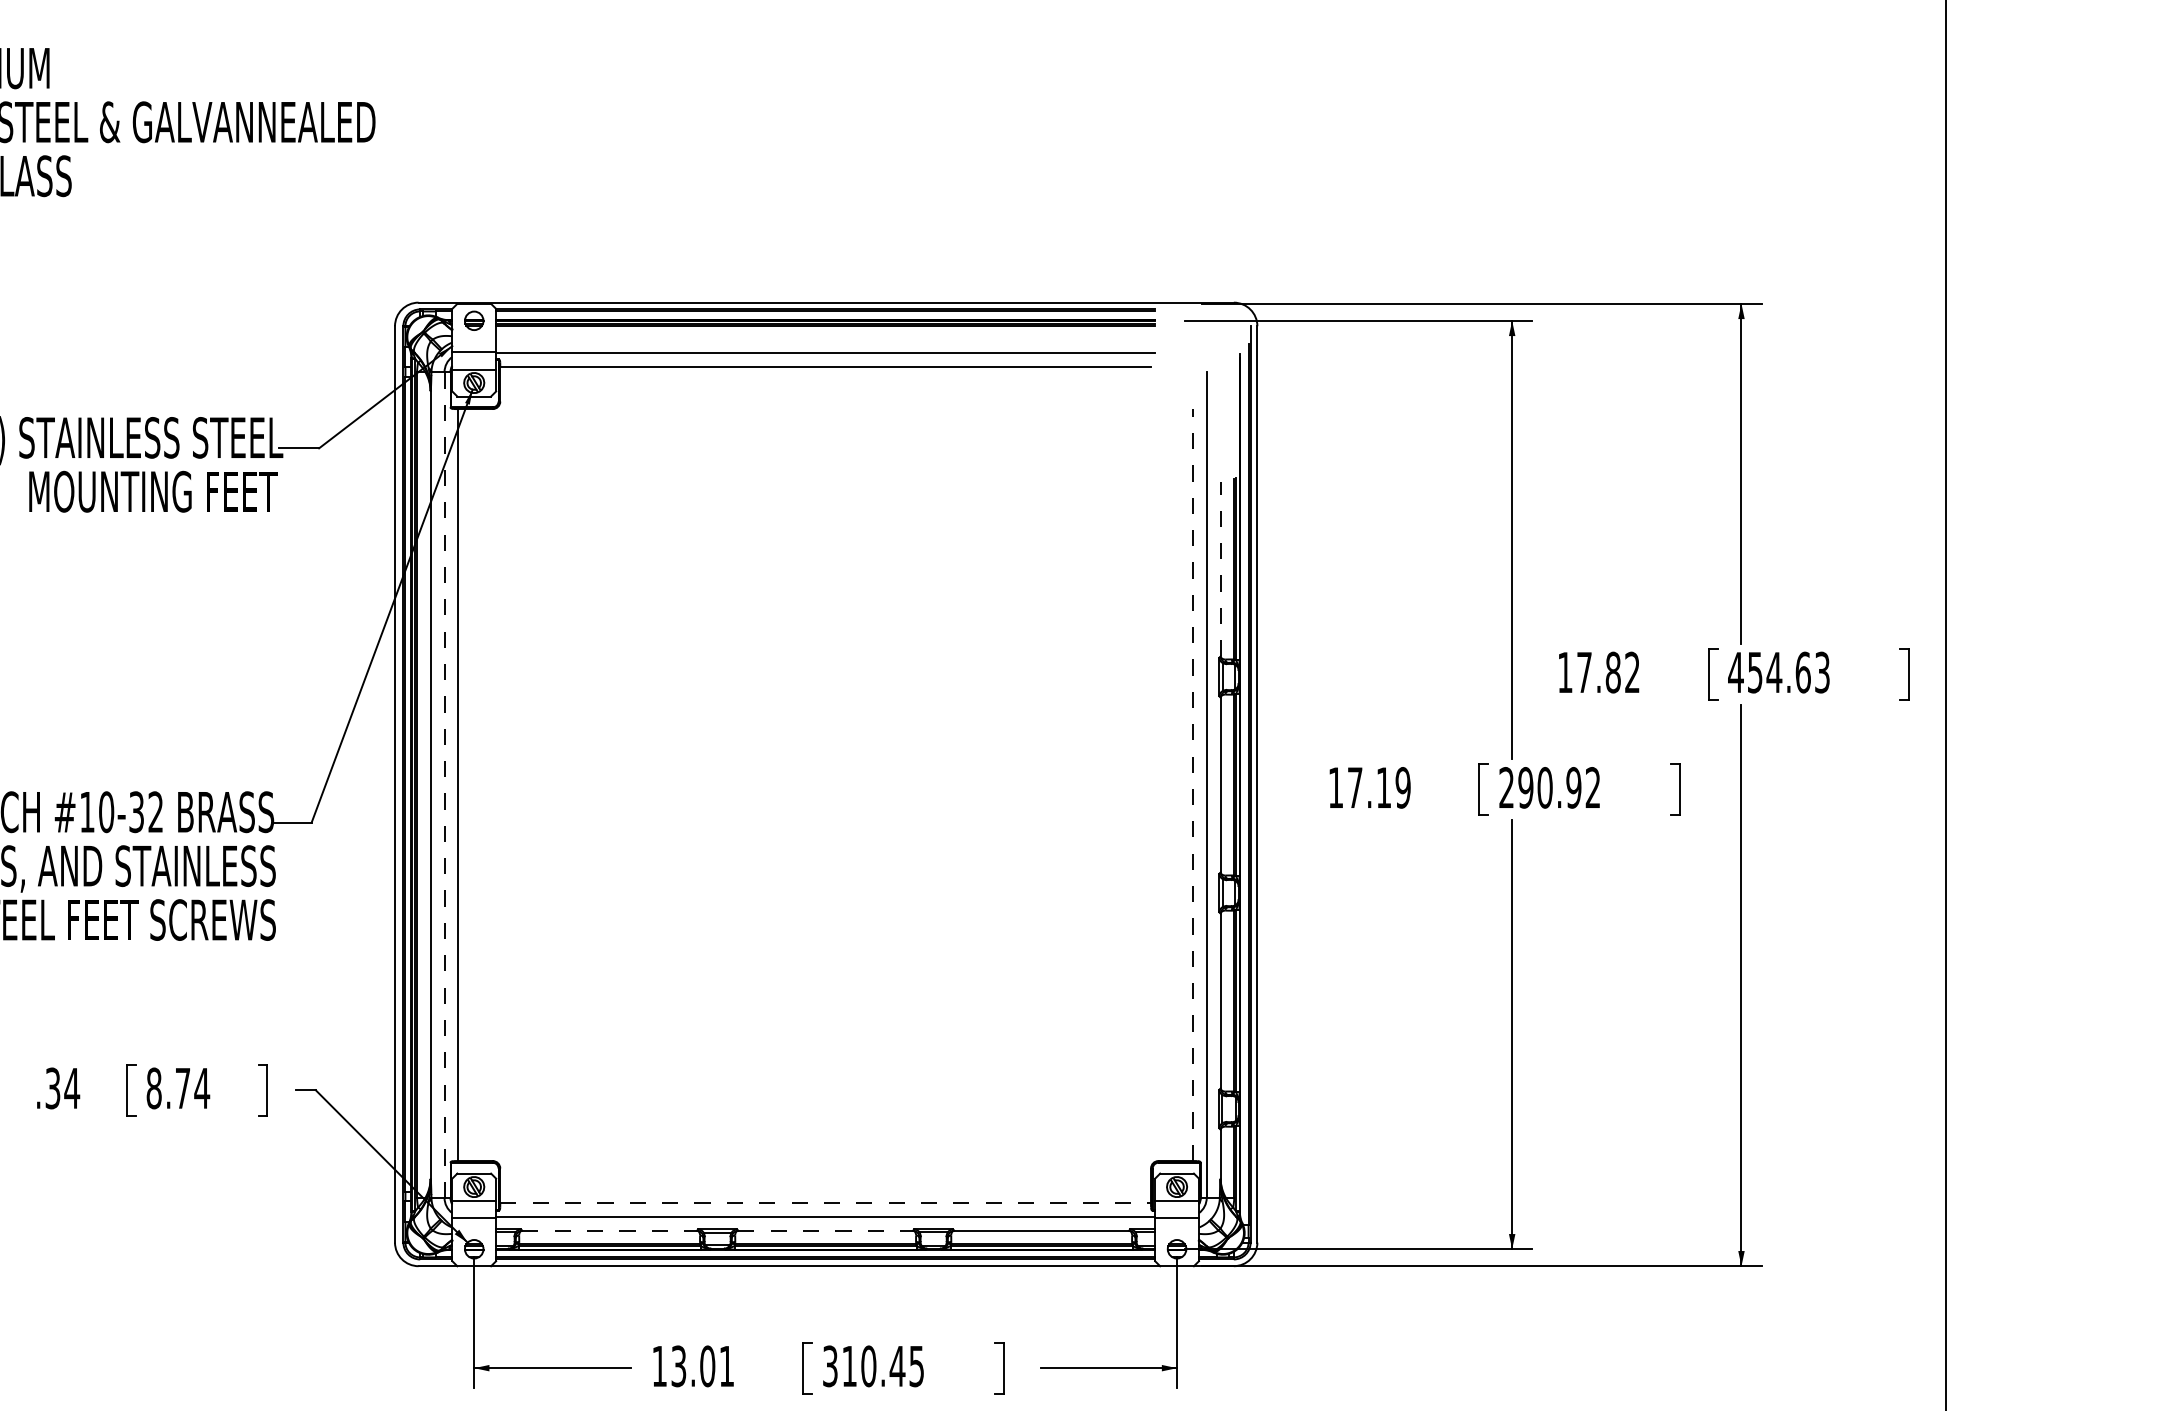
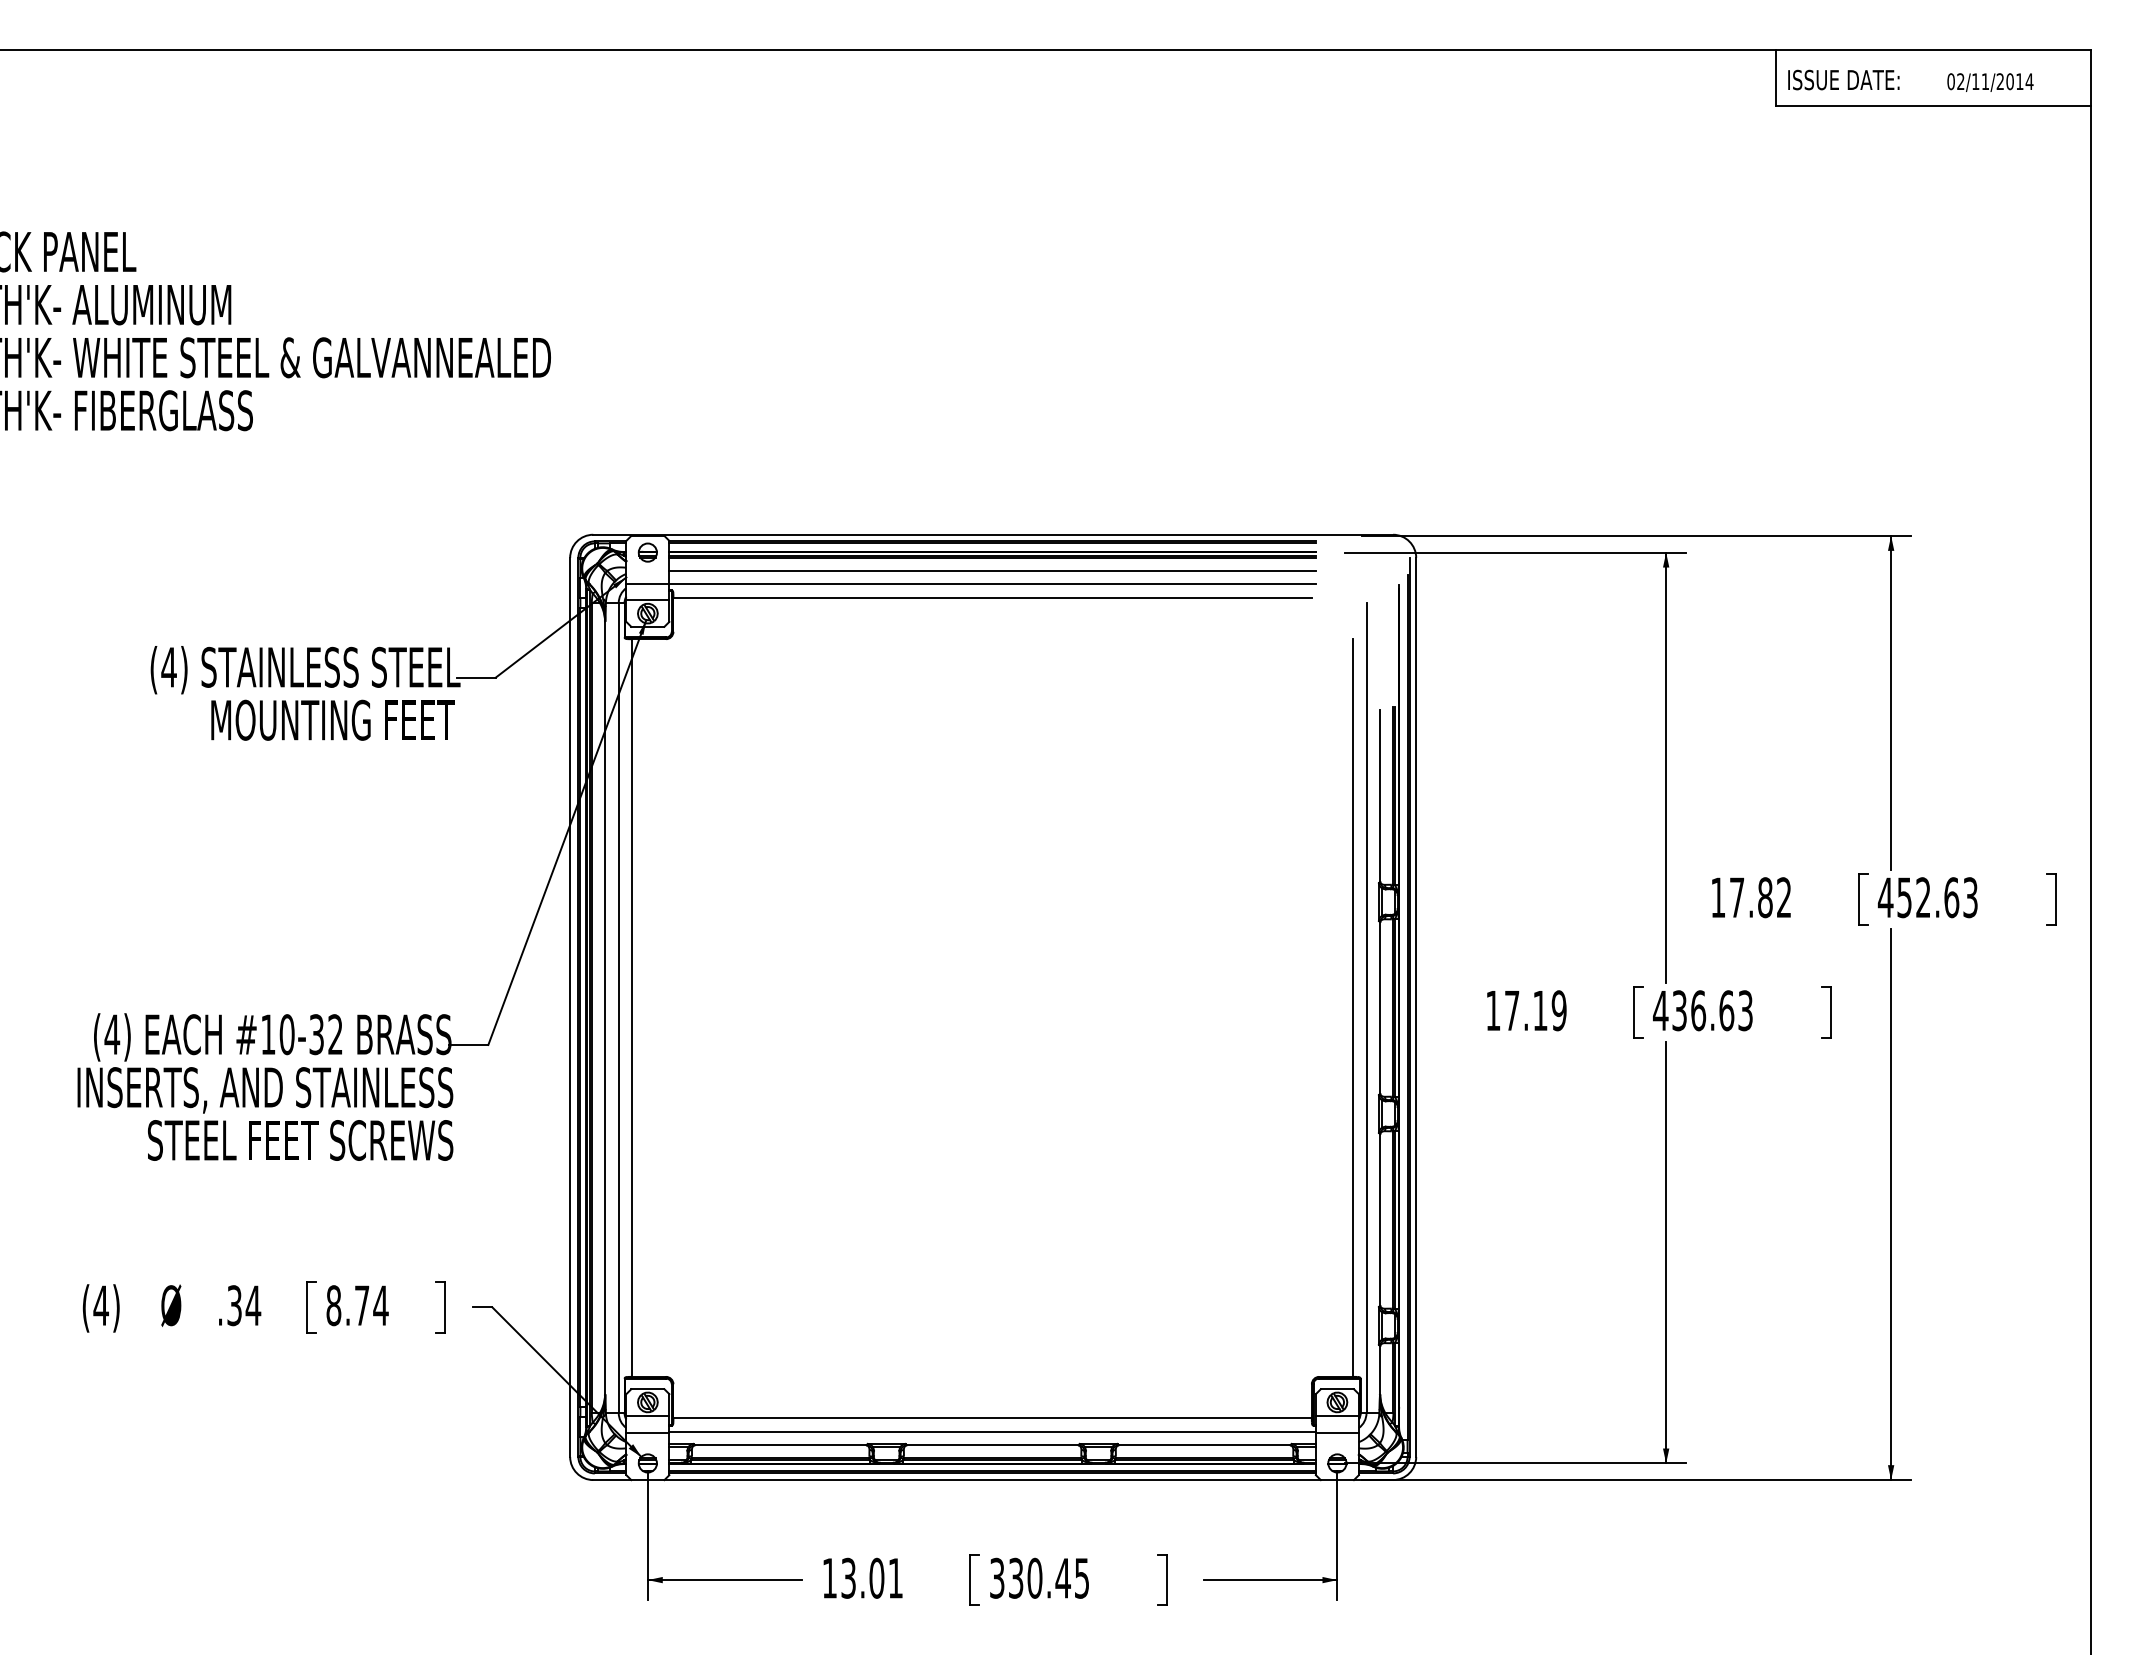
line: (825, 339) -> (992, 570), added
line: (1220, 569) -> (1380, 796), dashed -> solid
text: (1774, 672) -> (1923, 897), 454.63 -> 452.63
line: (444, 784) -> (618, 1007), dashed -> solid
line: (1193, 785) -> (1353, 1008), dashed -> solid
text: (1549, 787) -> (1702, 1010), 290.92 -> 436.63
line: (826, 1203) -> (993, 1418), dashed -> solid
line: (609, 1230) -> (780, 1445), dashed -> solid
line: (825, 1230) -> (992, 1445), dashed -> solid
text: (849, 1365) -> (1016, 1577), 310.45 -> 330.45

